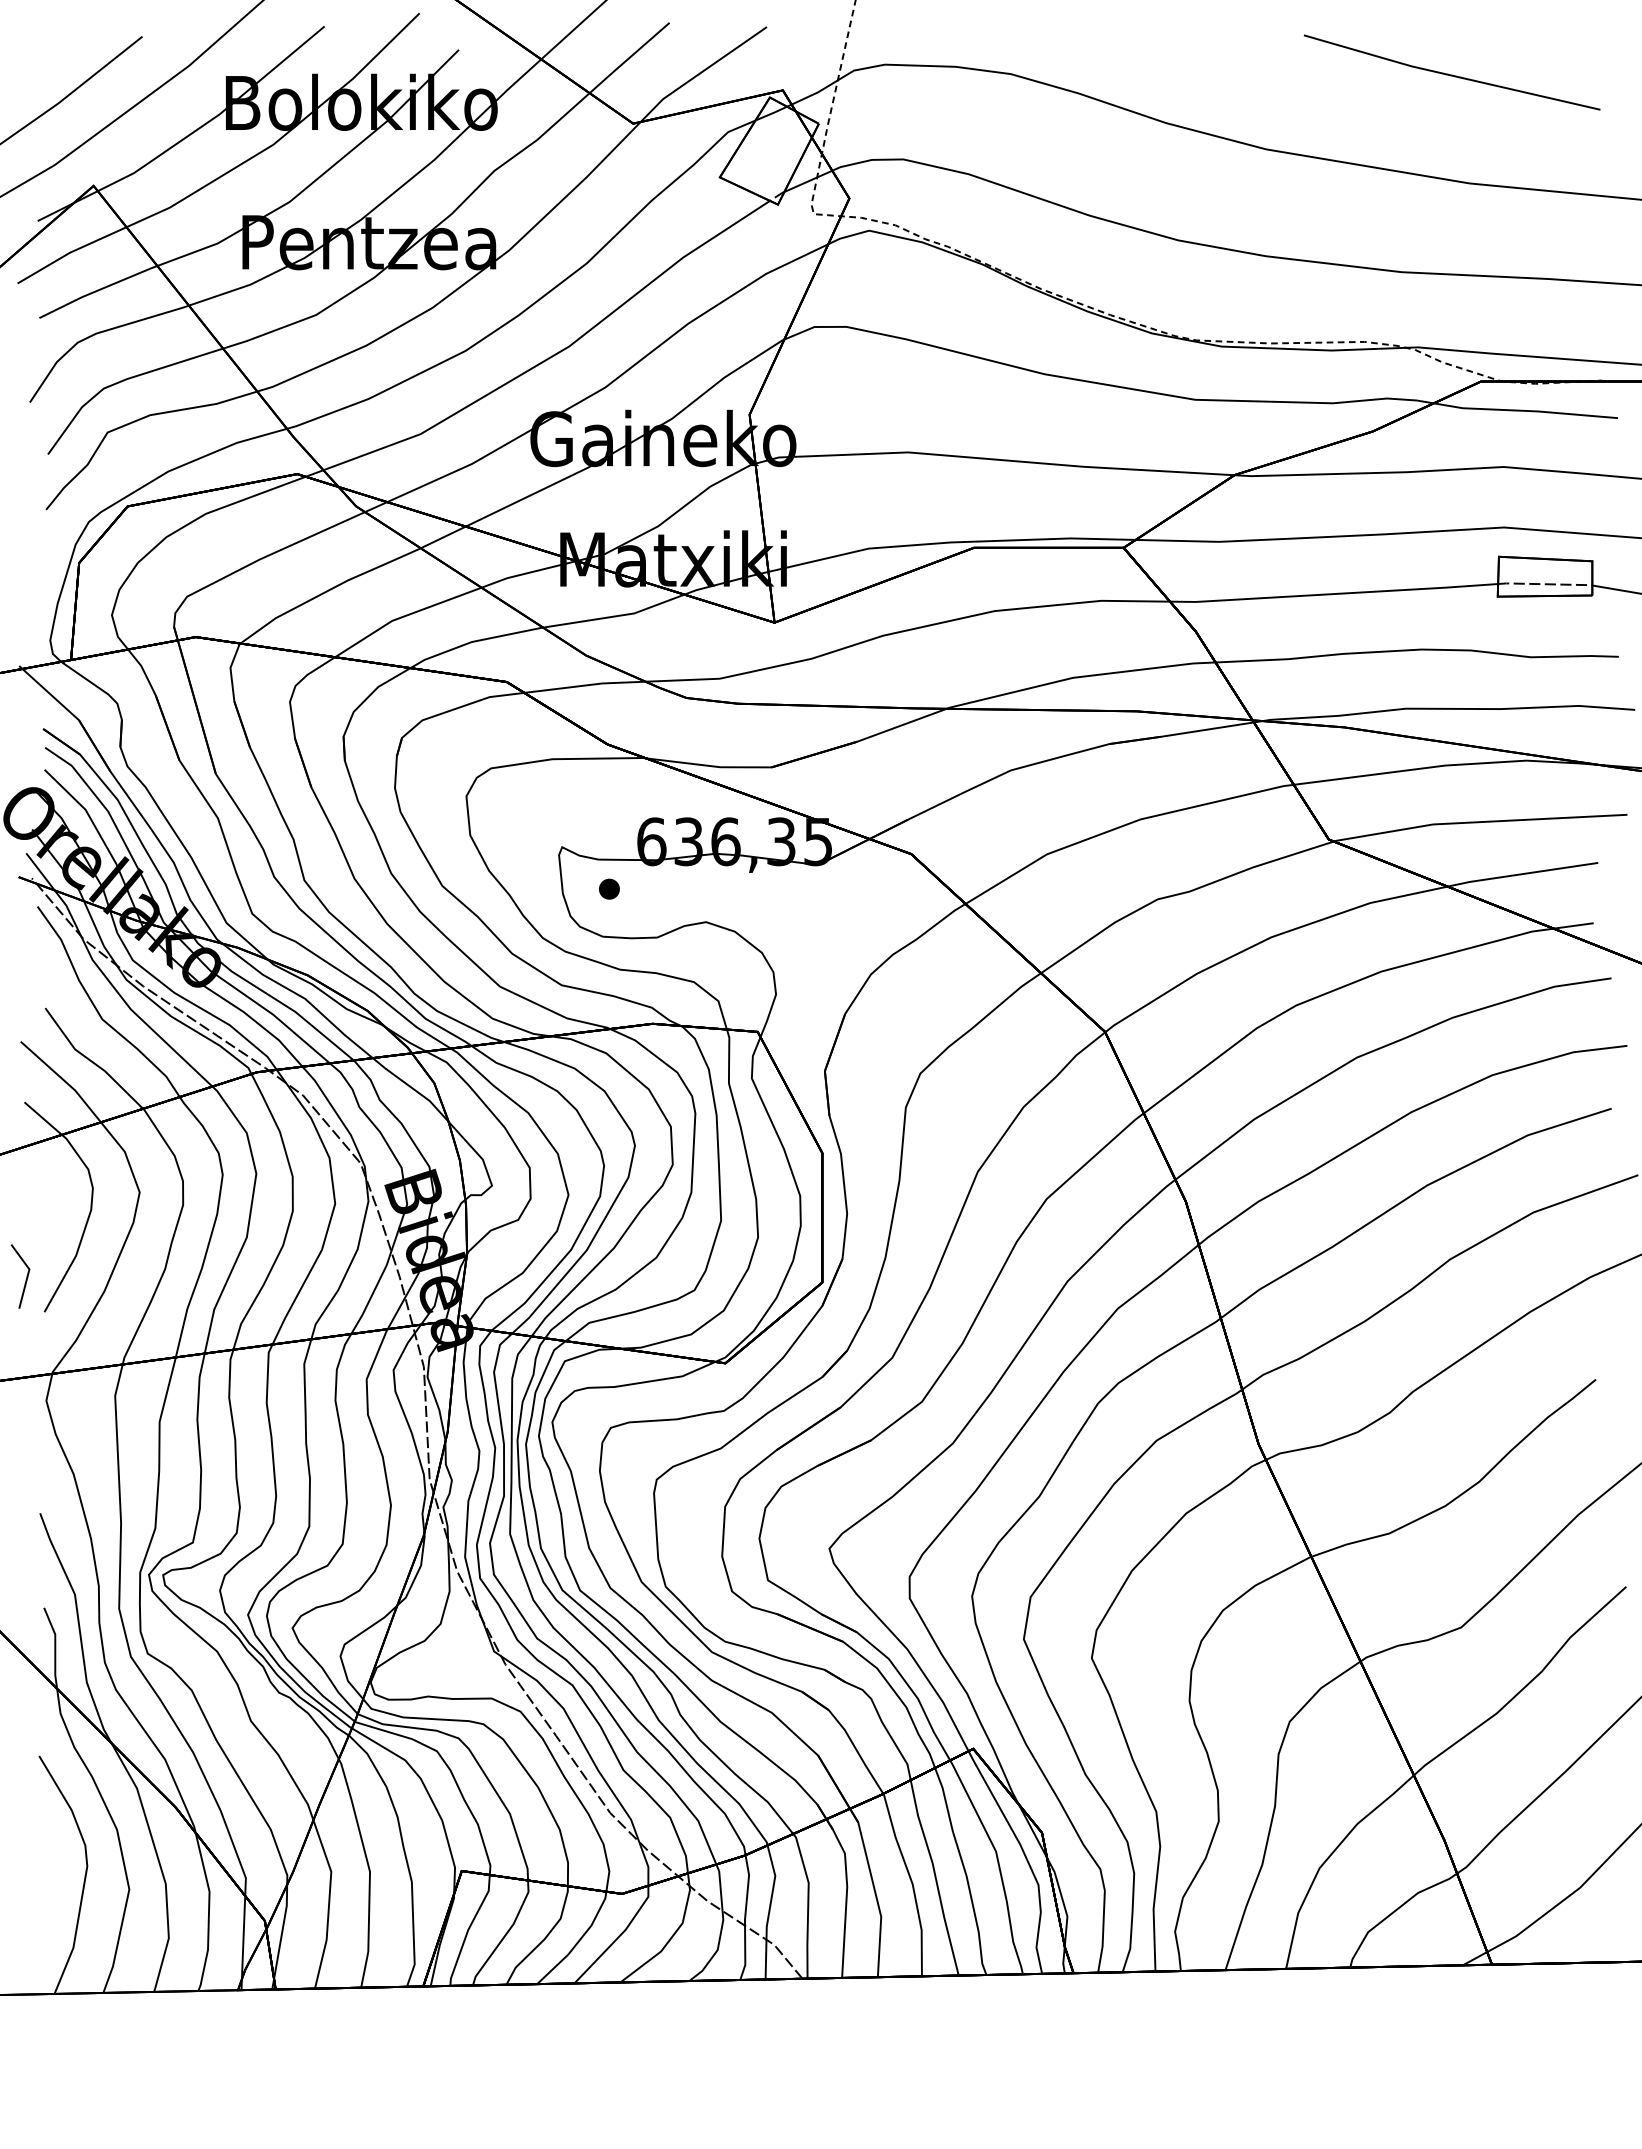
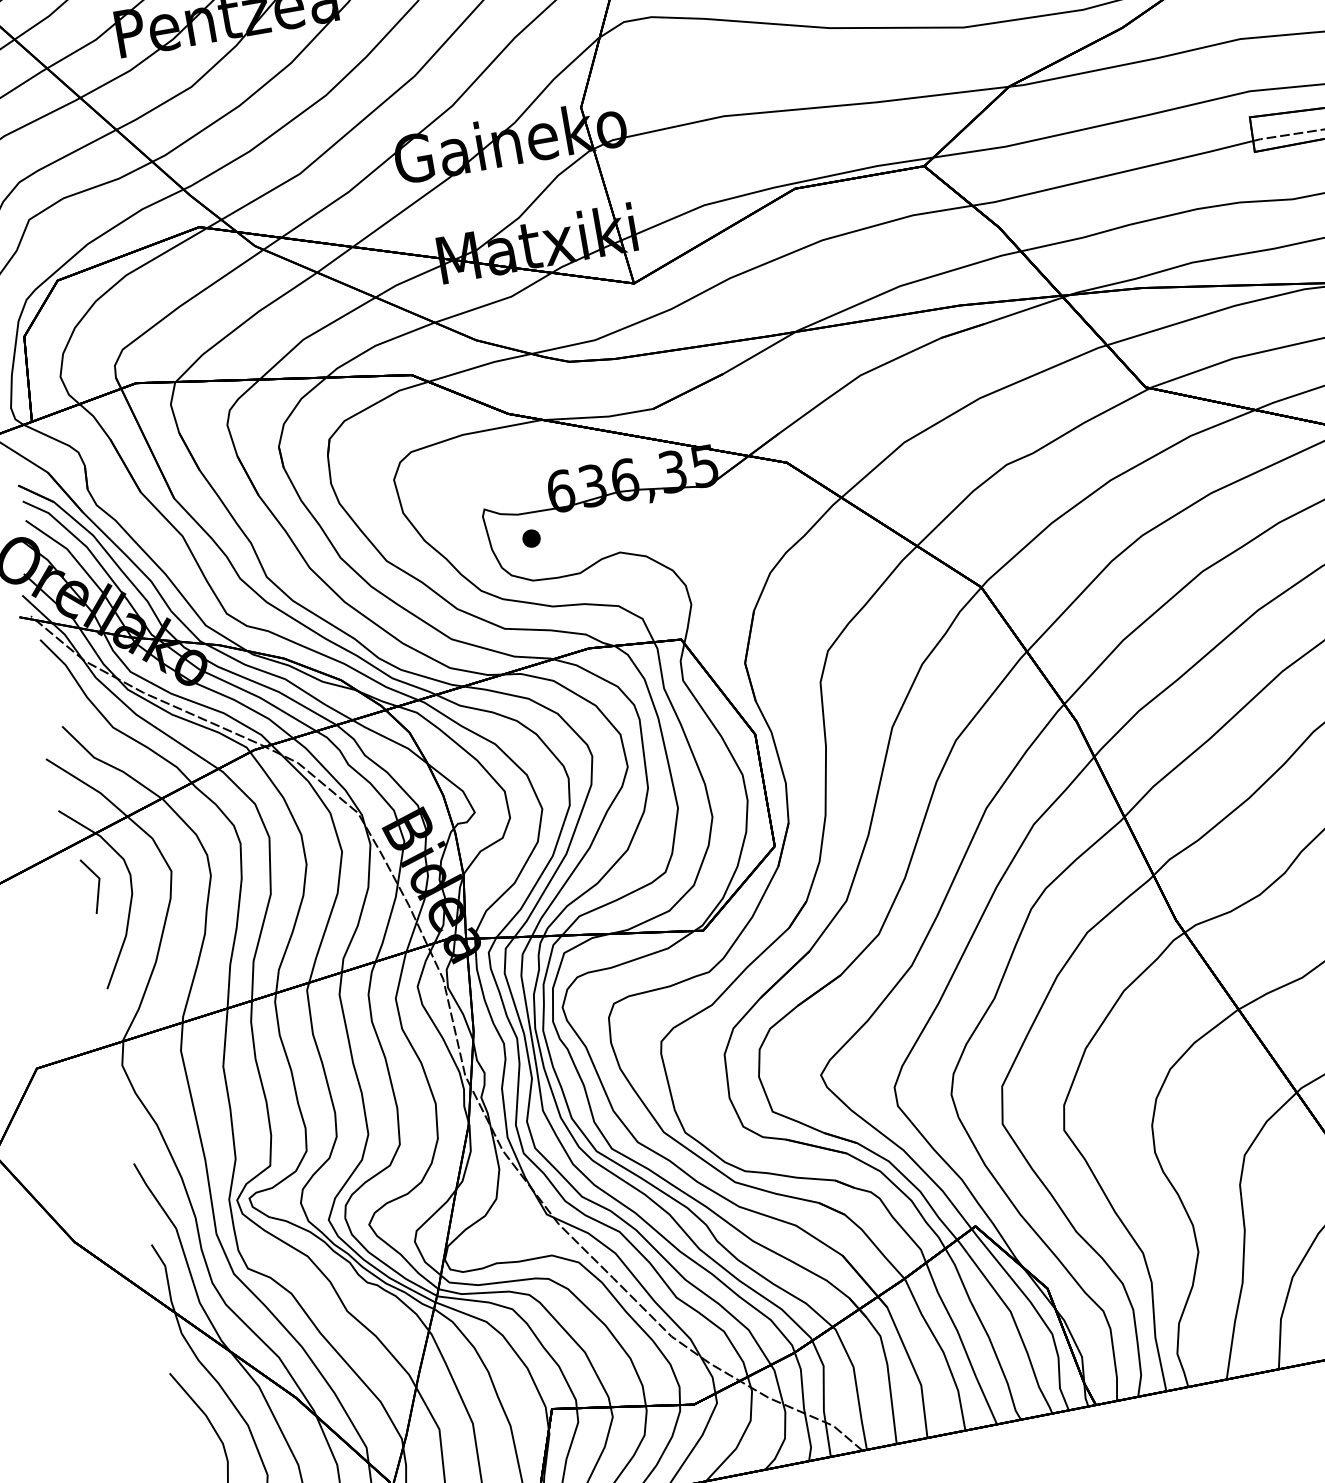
line: (25, 1279) -> (97, 887), moved

